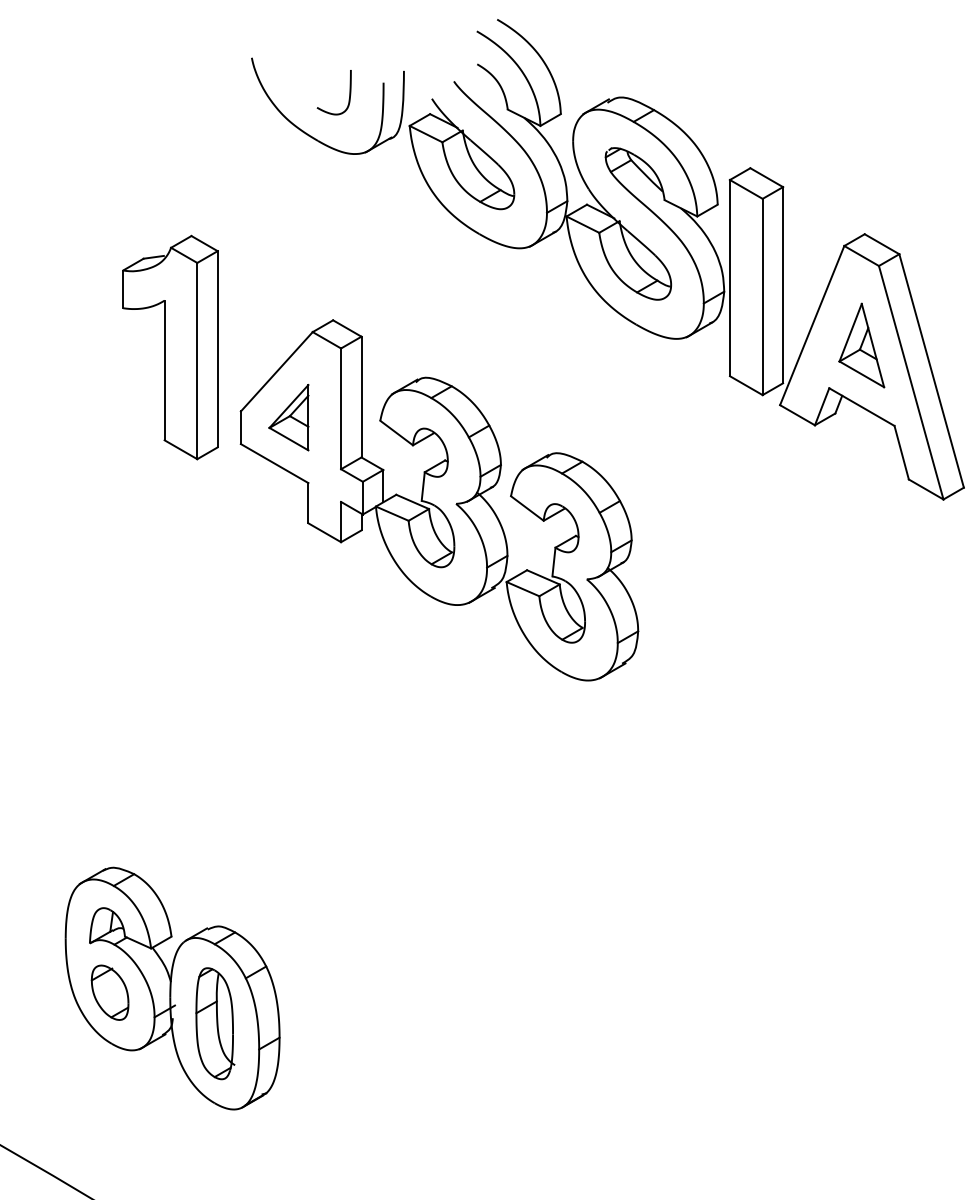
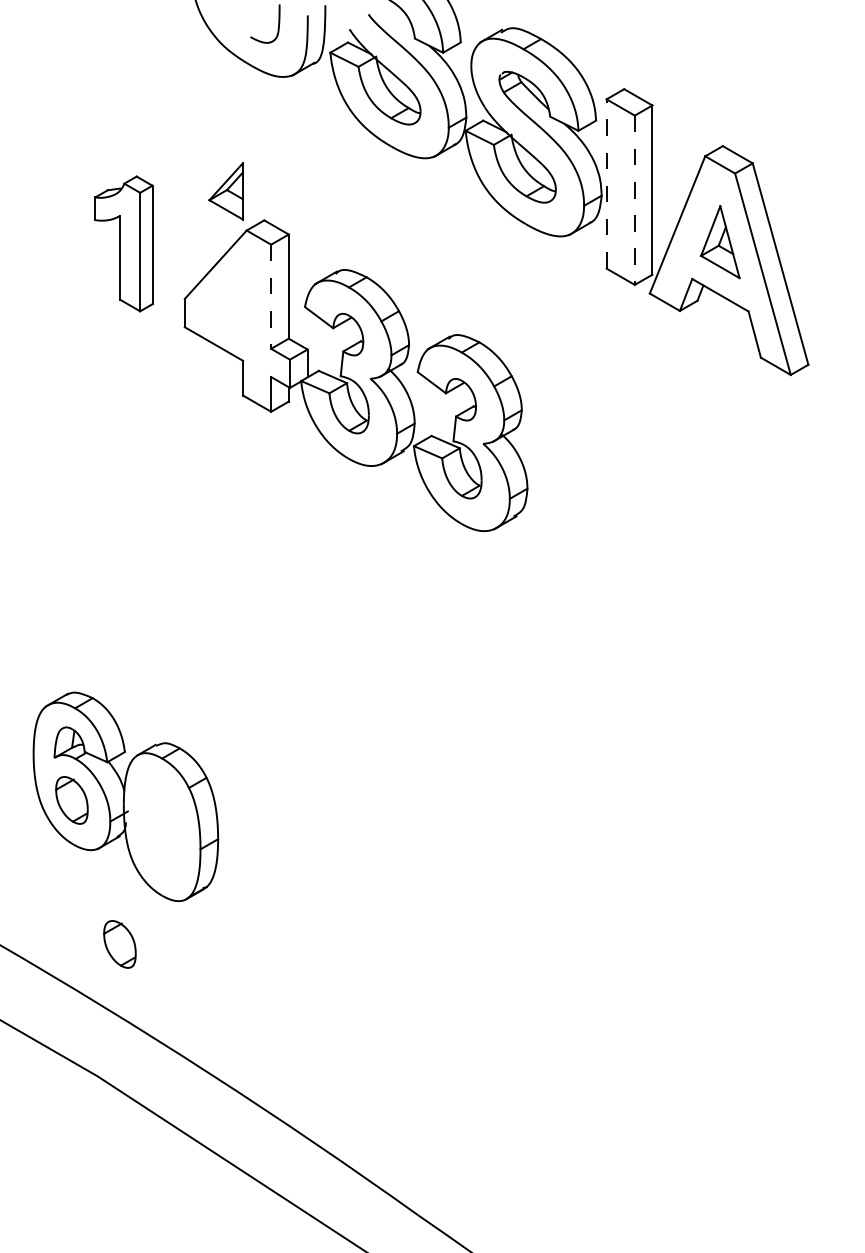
line: (729, 278) -> (606, 184), solid -> dashed
line: (762, 297) -> (634, 200), solid -> dashed
part: (169, 347) -> (123, 243), size x0.7
line: (341, 409) -> (271, 297), solid -> dashed
part: (289, 417) -> (226, 191), moved
part: (215, 1022) -> (162, 826), removed
part: (165, 1159) -> (119, 944), added

